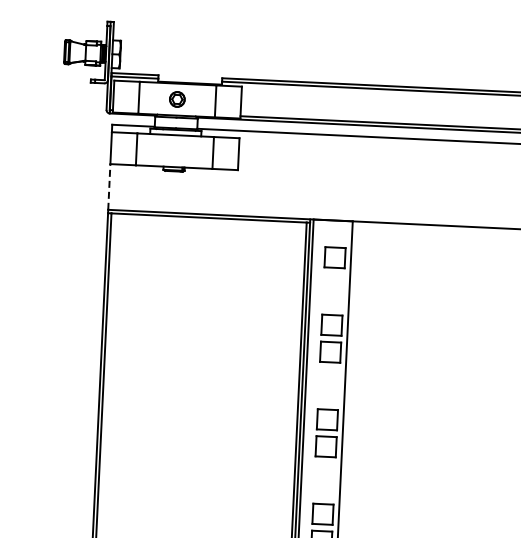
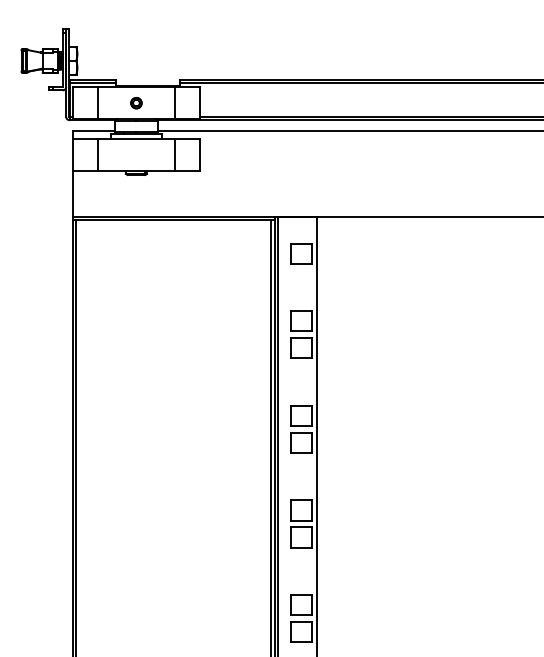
part: (177, 99) -> (136, 103), size x0.71
line: (109, 186) -> (72, 193), dashed -> solid

